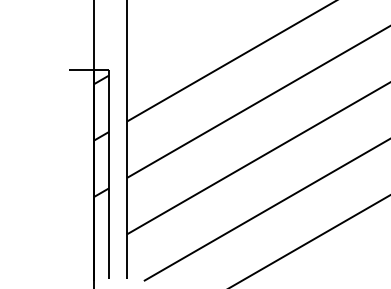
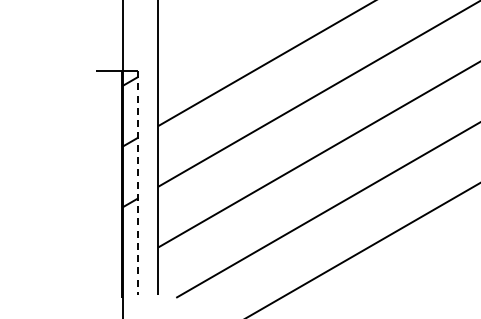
line: (108, 174) -> (138, 183), solid -> dashed

